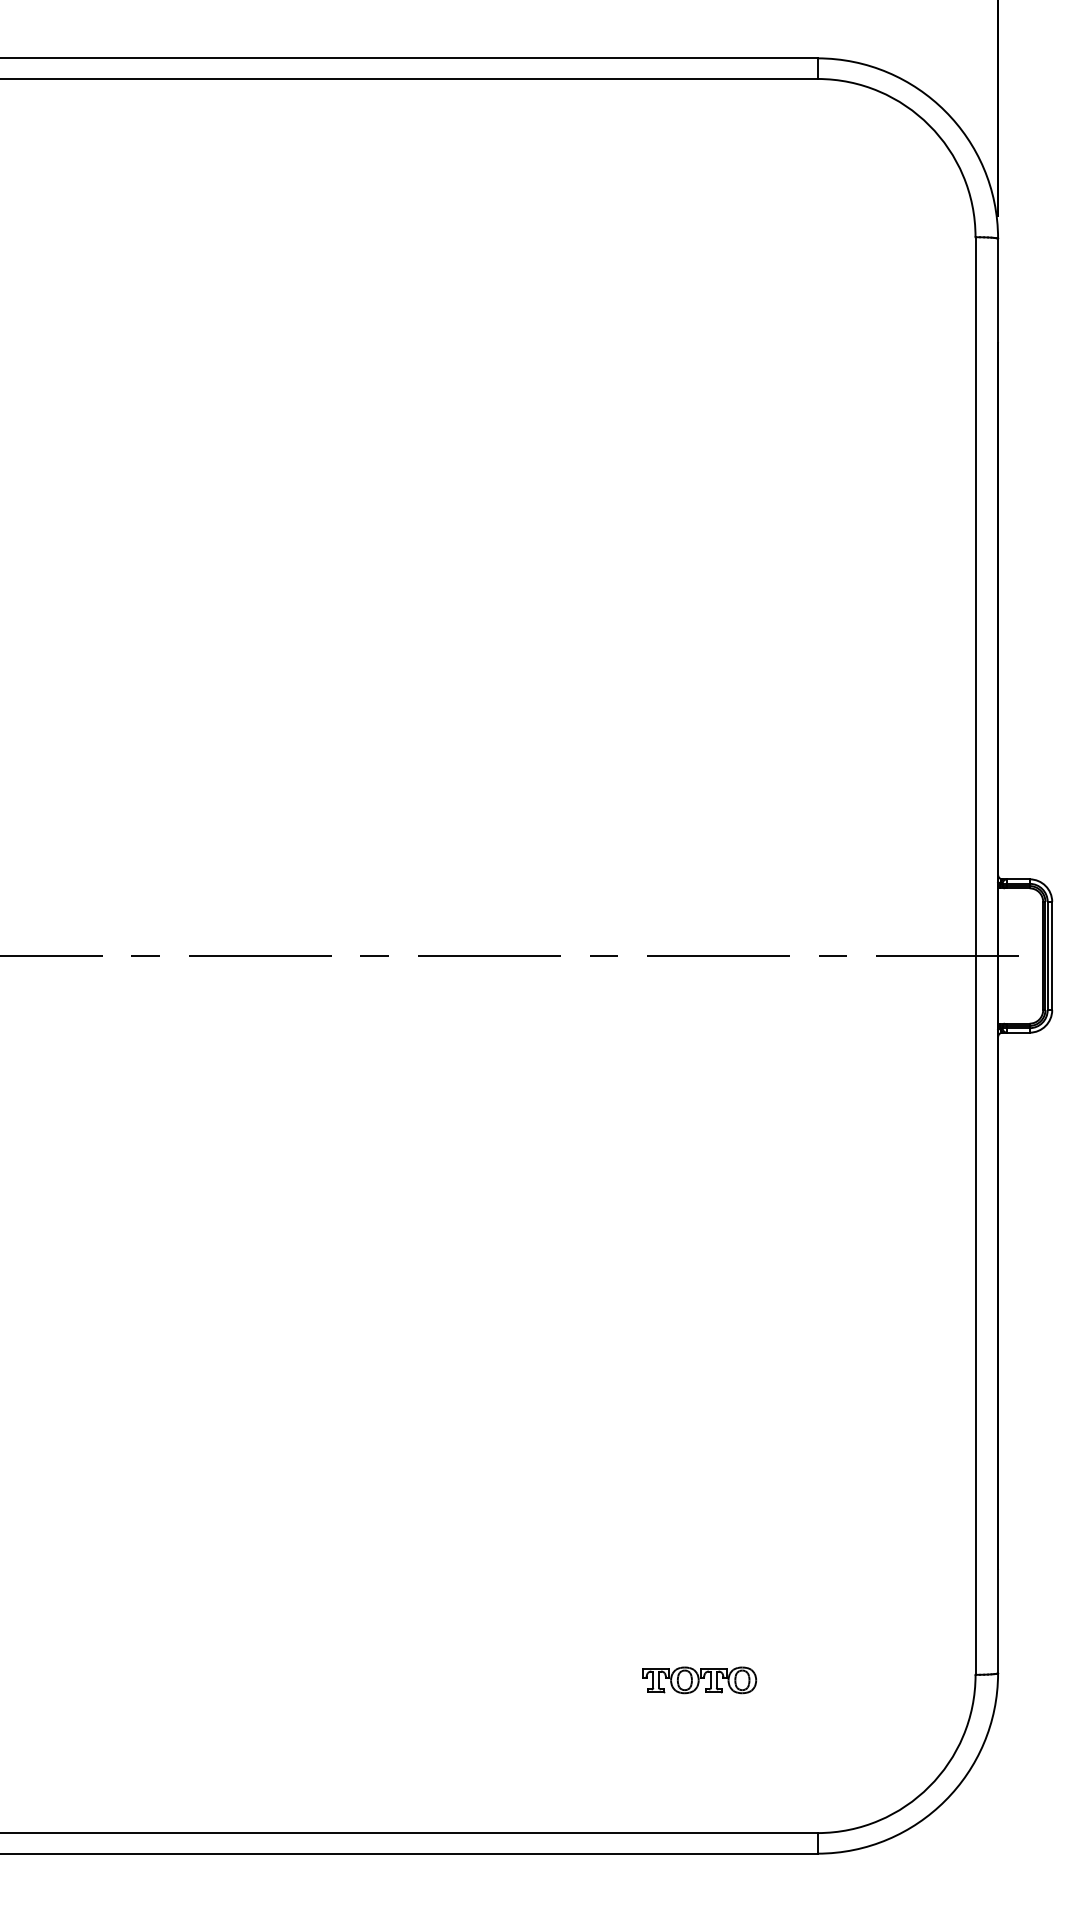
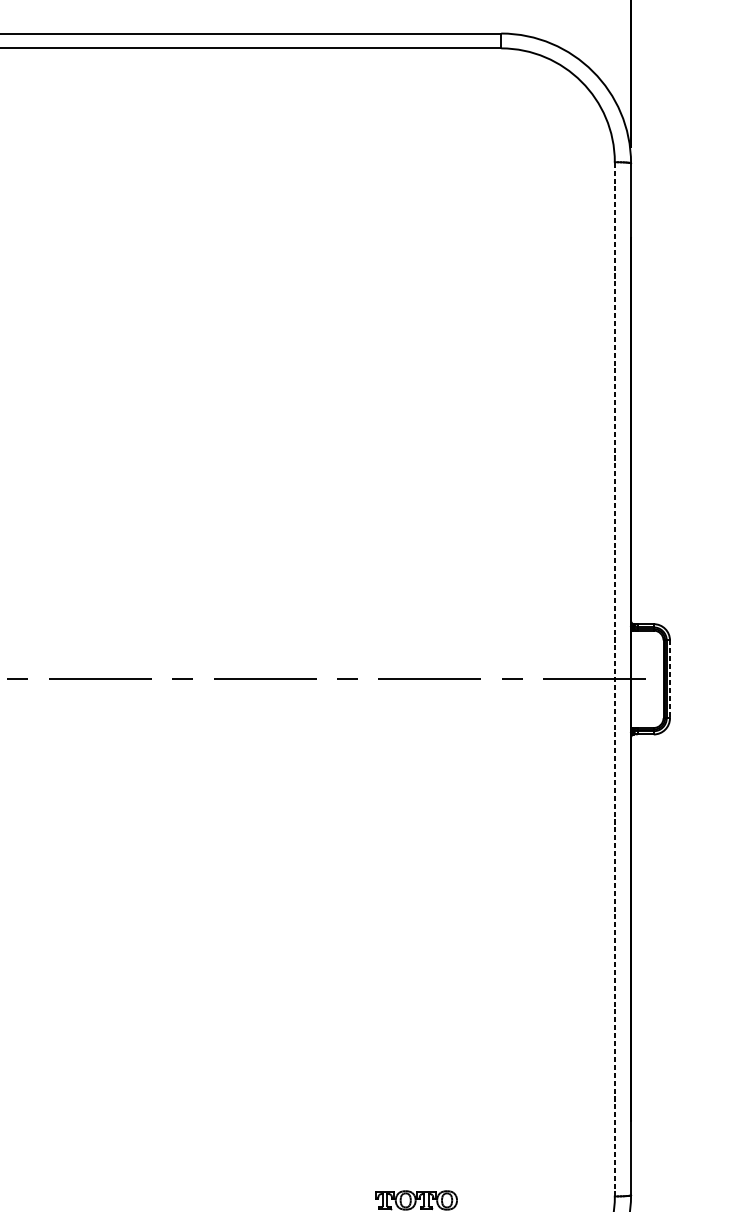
line: (975, 956) -> (614, 679), solid -> dashed
line: (1052, 956) -> (670, 679), solid -> dashed

